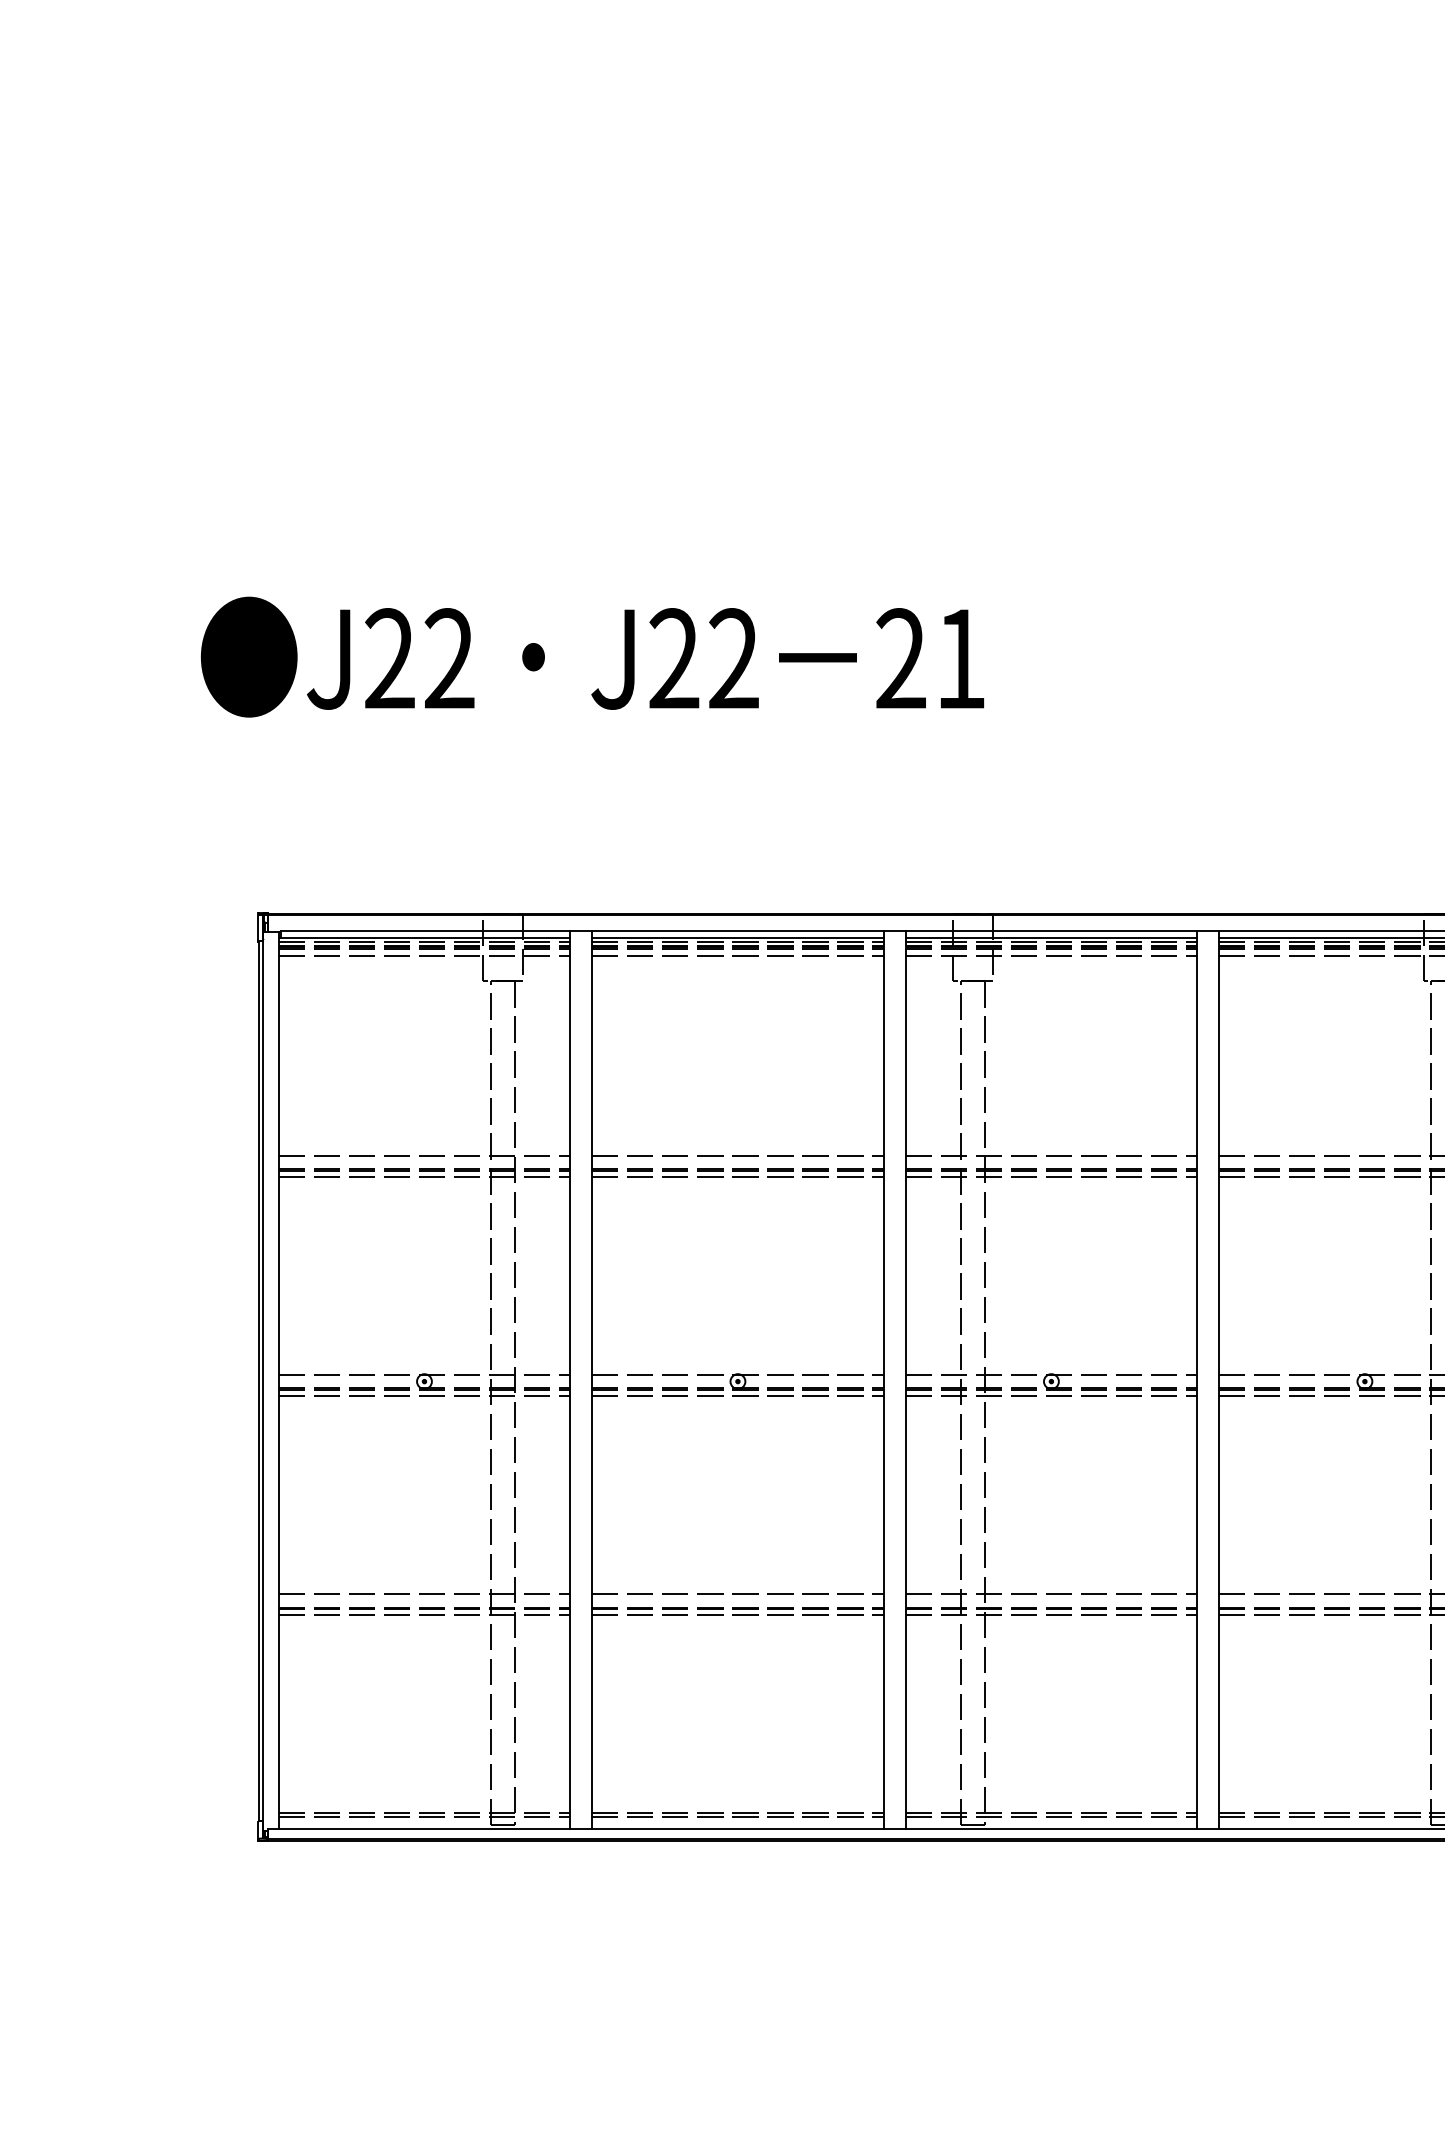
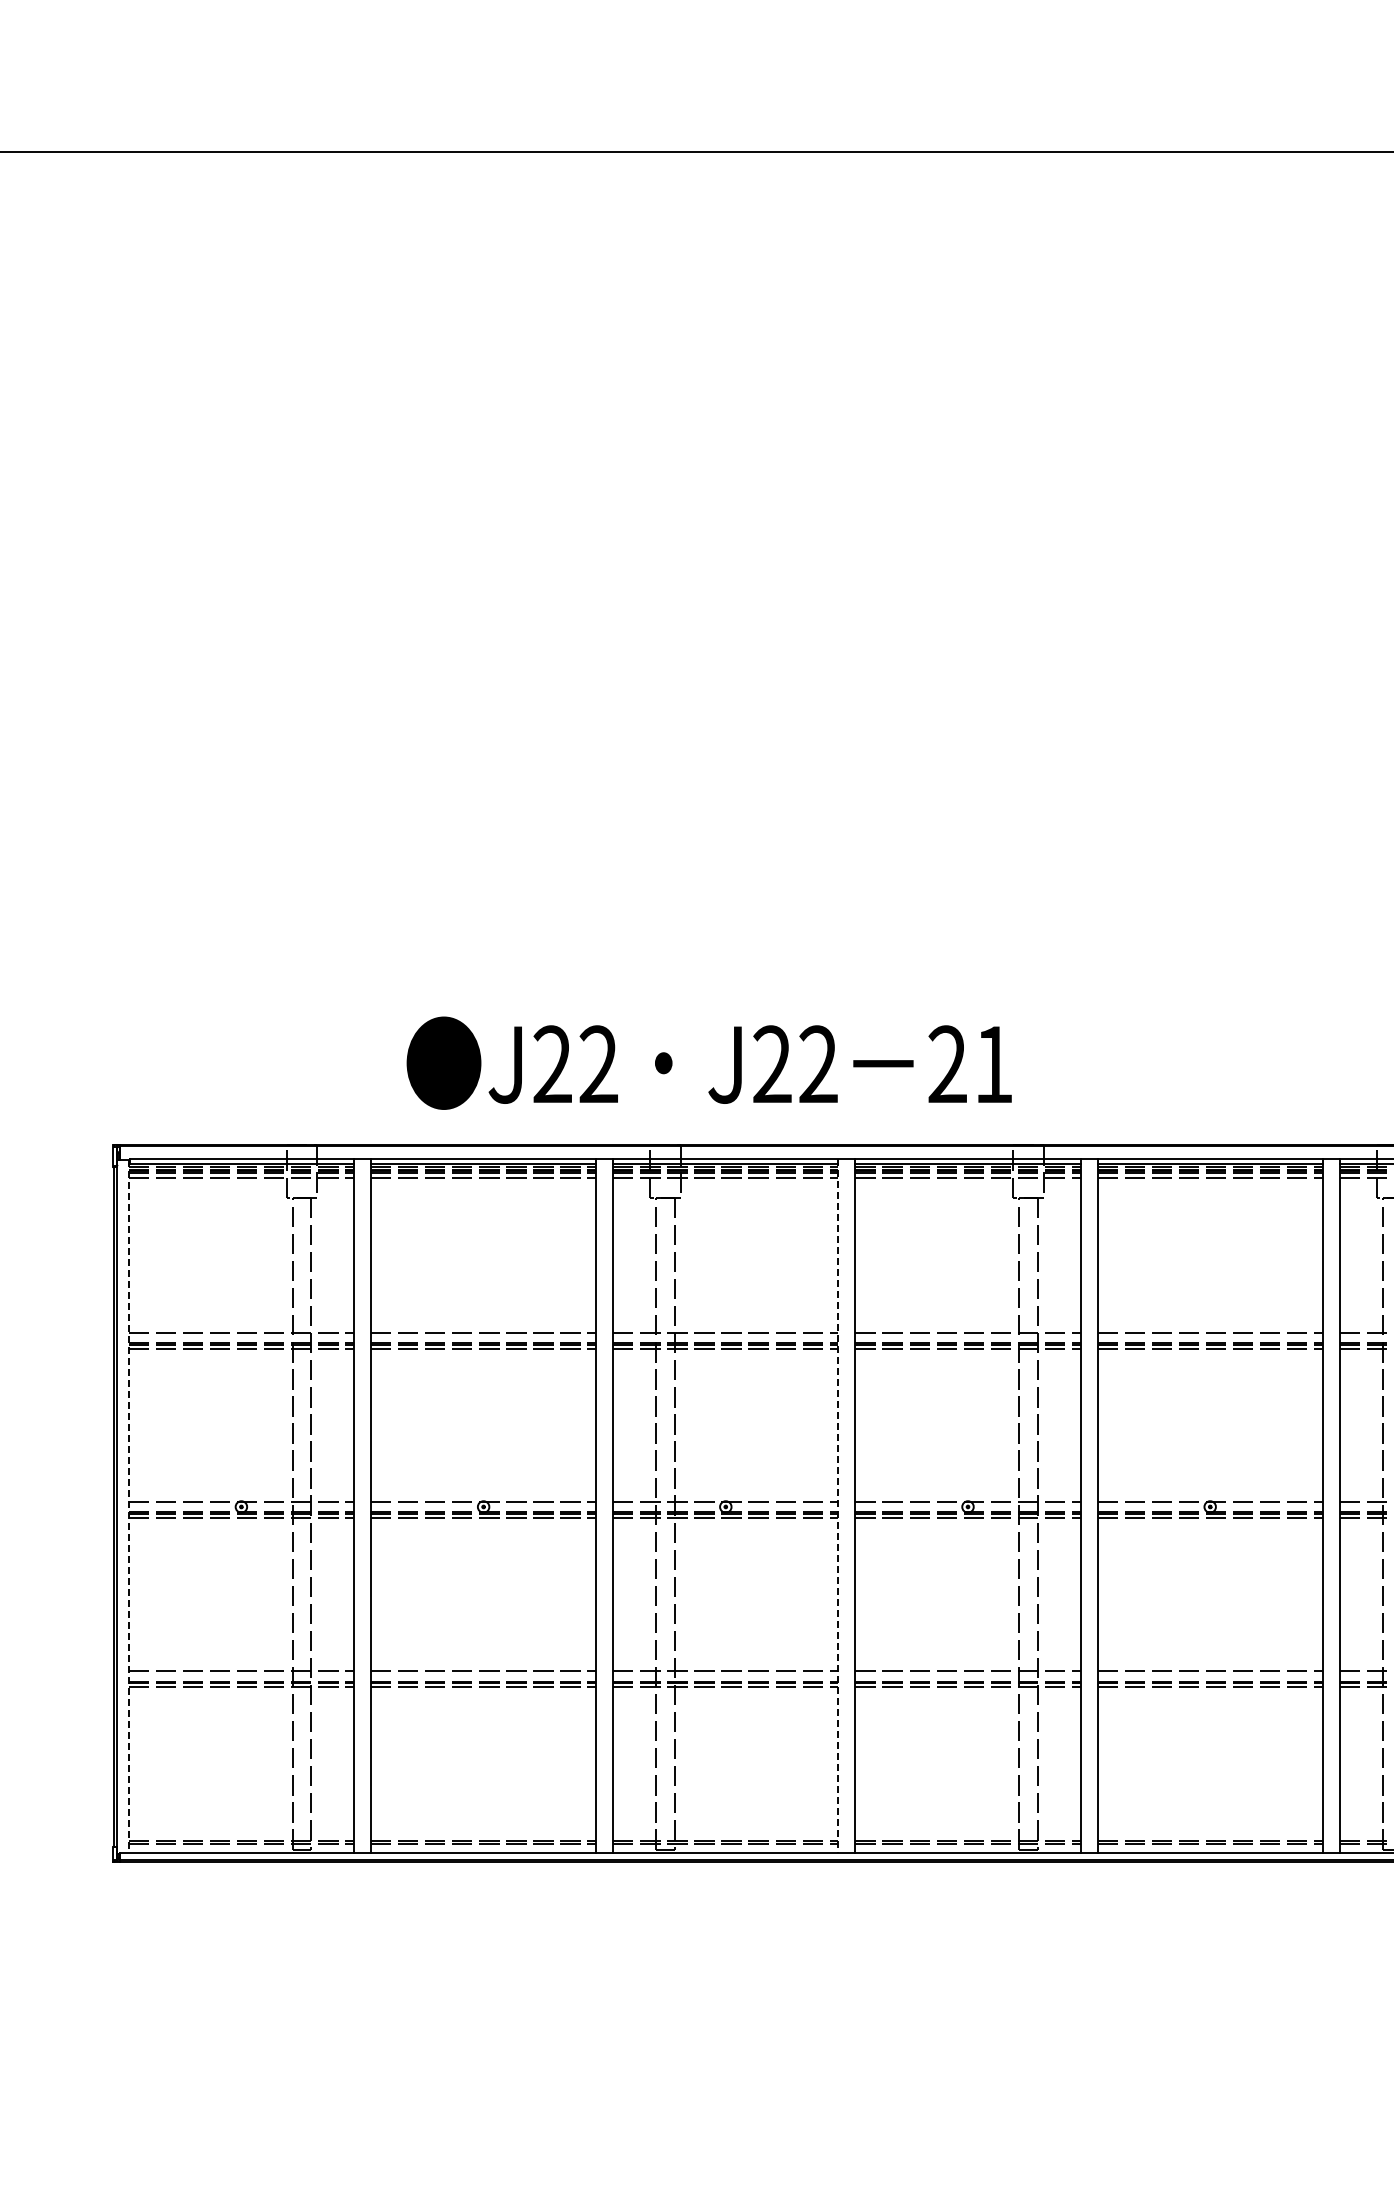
text: (591, 656) -> (708, 1062), moved
line: (278, 1380) -> (128, 1506), solid -> dashed
line: (1197, 1380) -> (838, 1506), solid -> dashed

